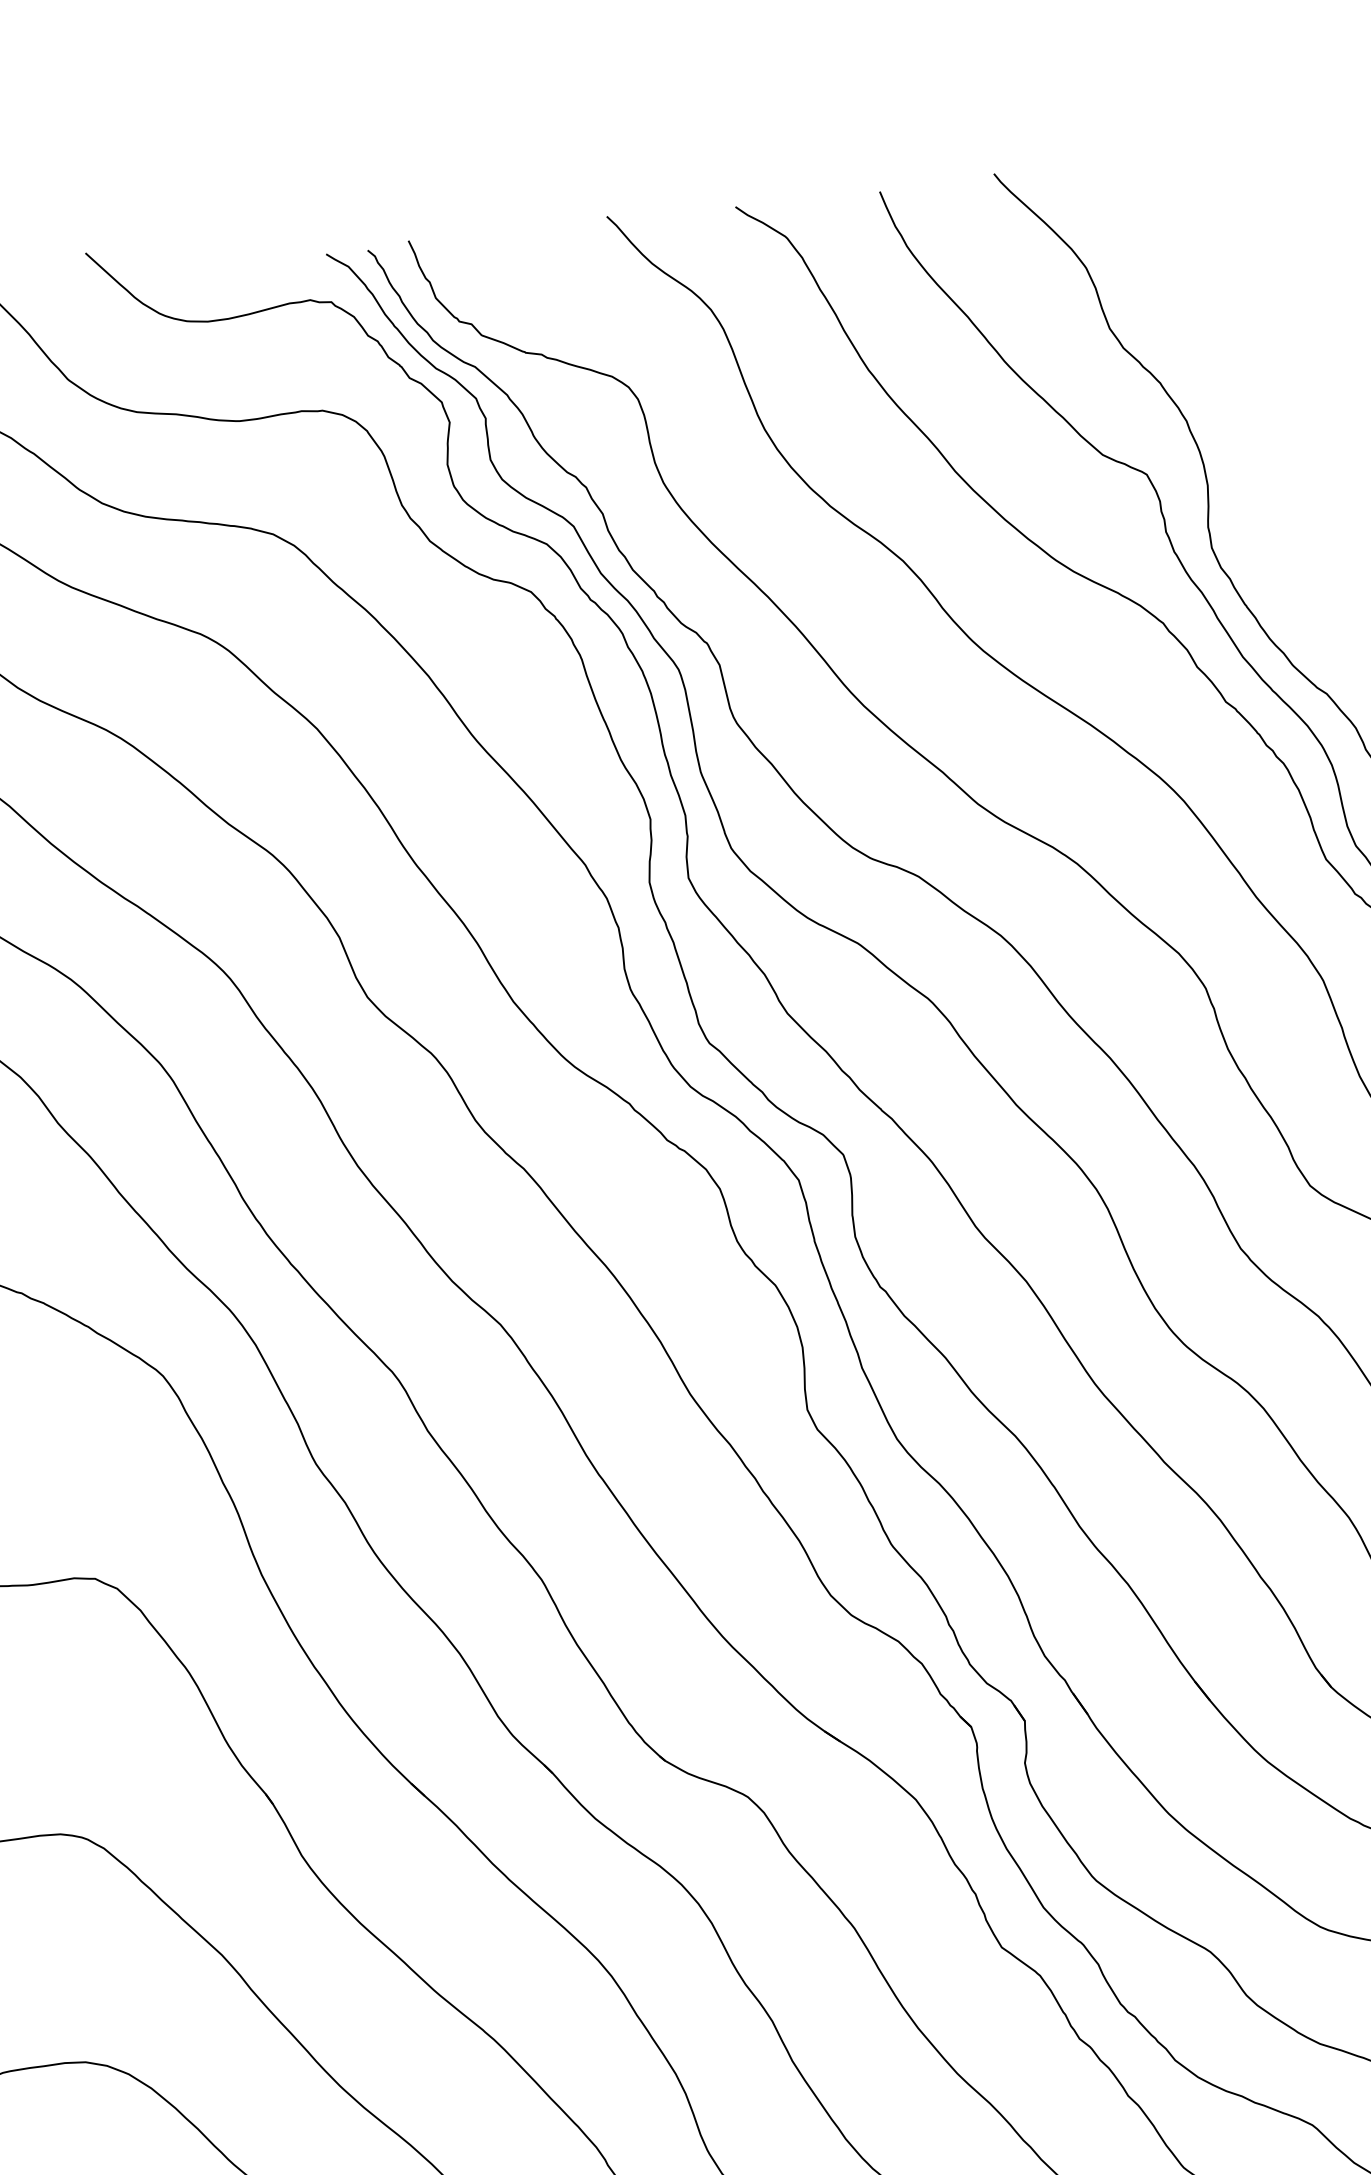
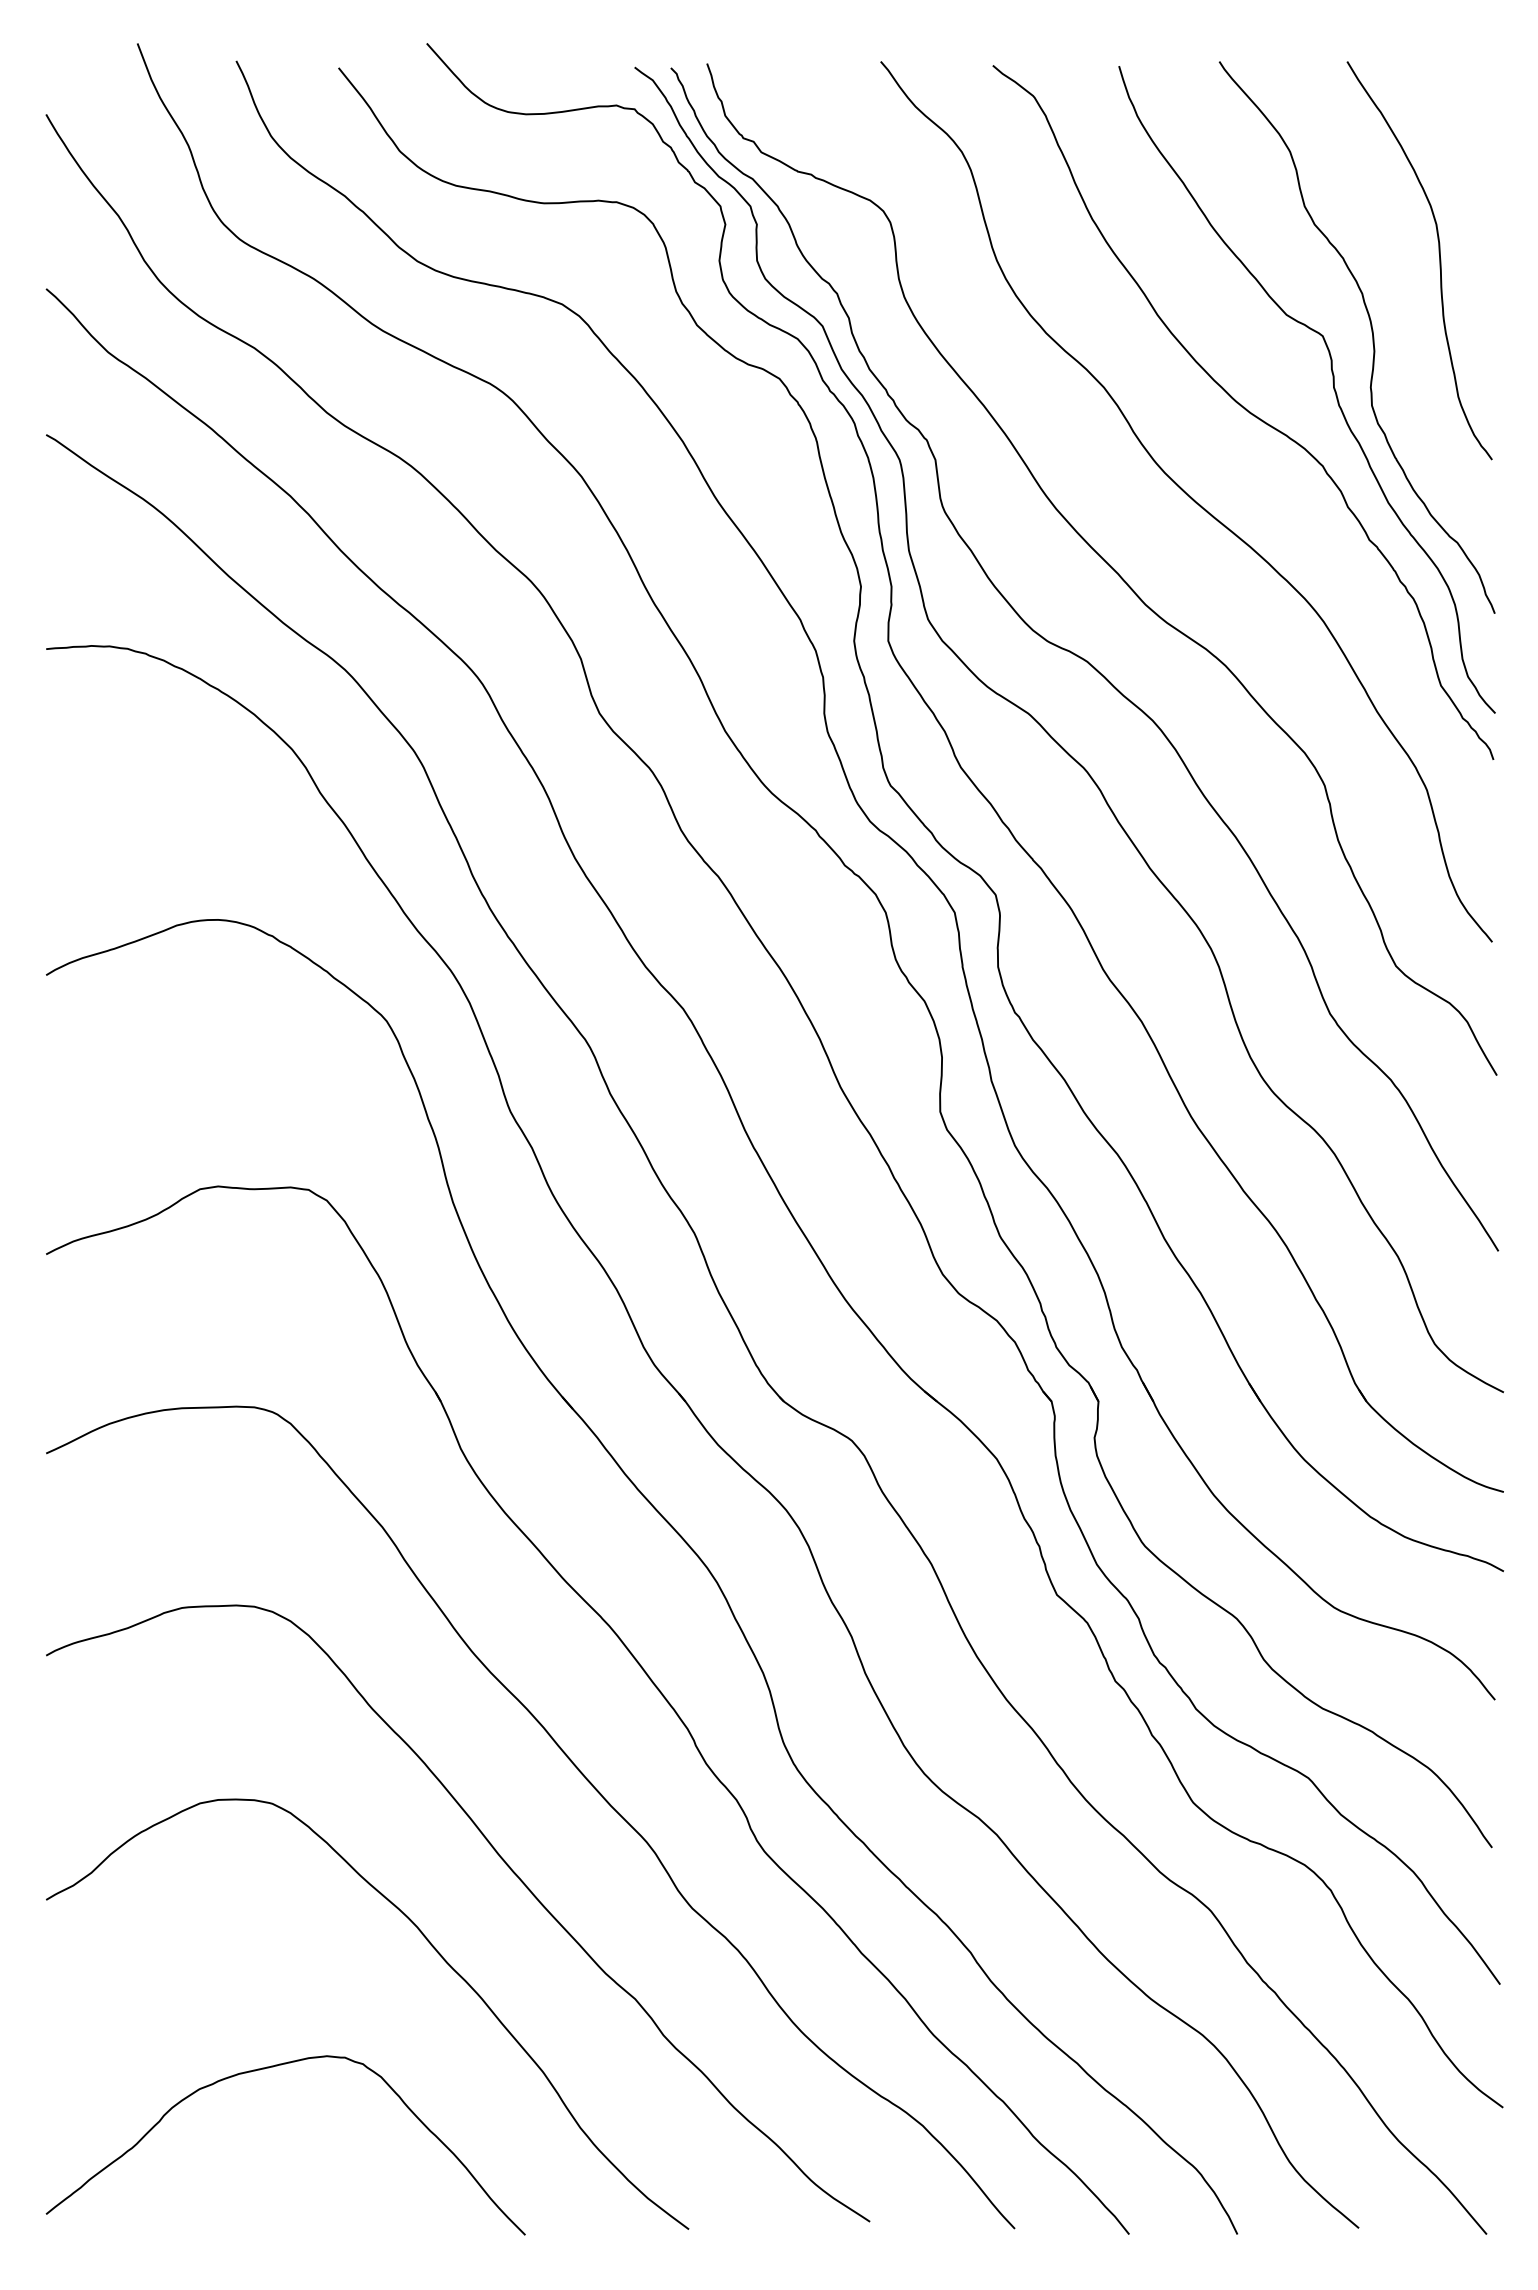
curve: (1270, 373) -> (1439, 260), added

